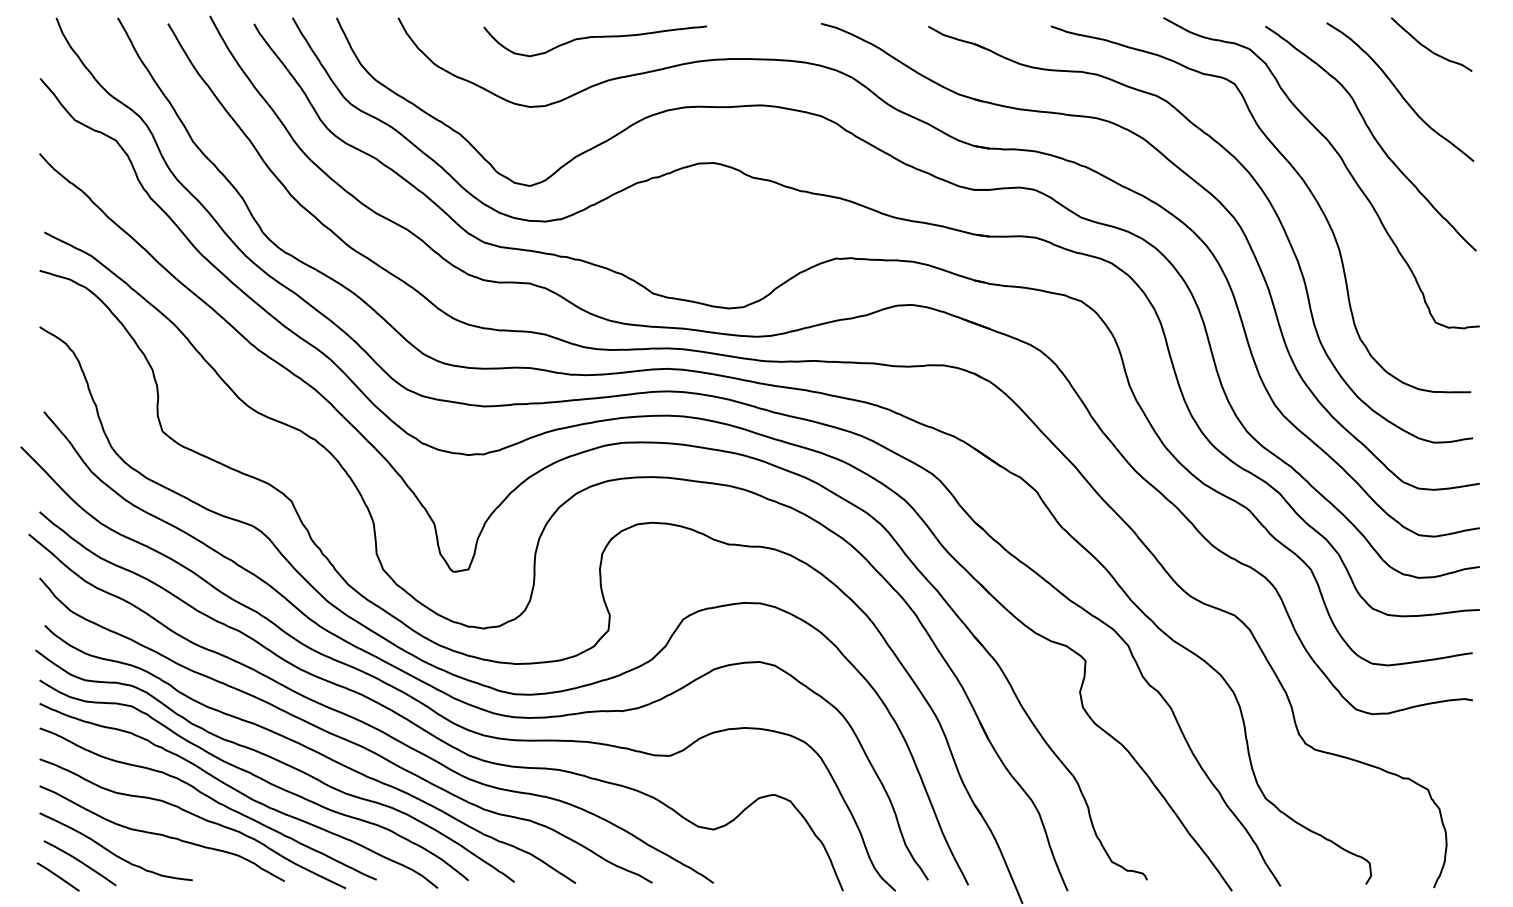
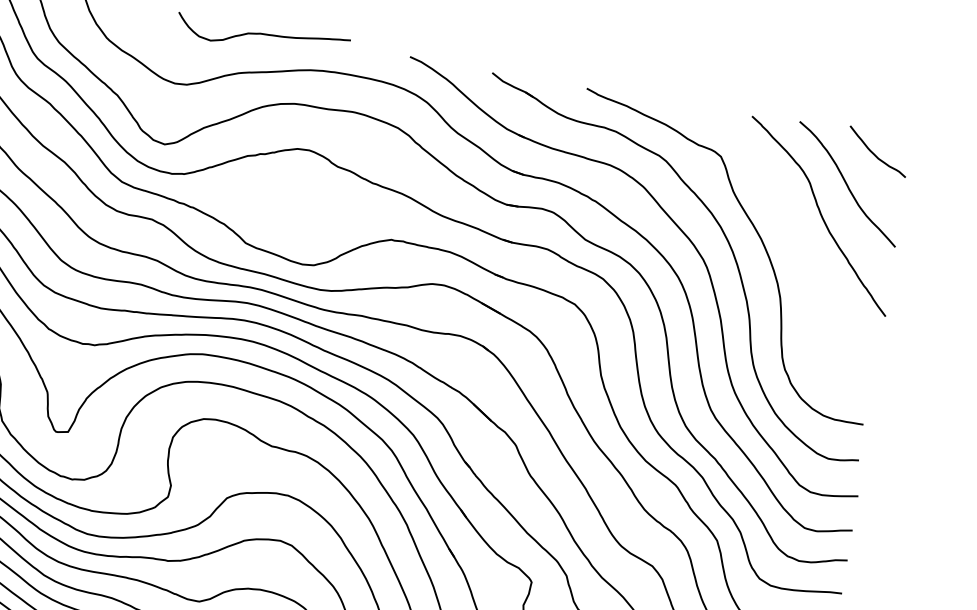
curve: (594, 37) -> (262, 34), moved
curve: (1342, 162) -> (793, 231), removed

